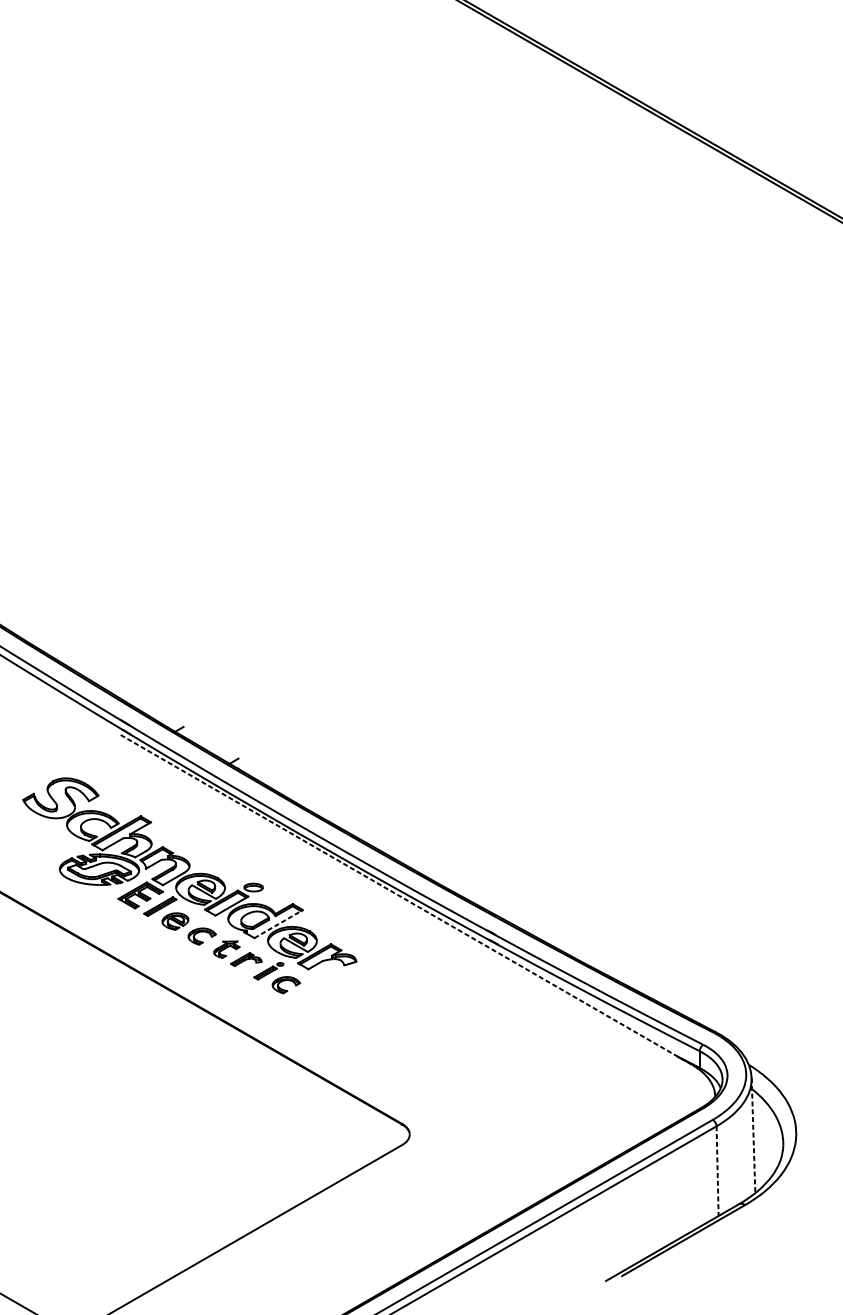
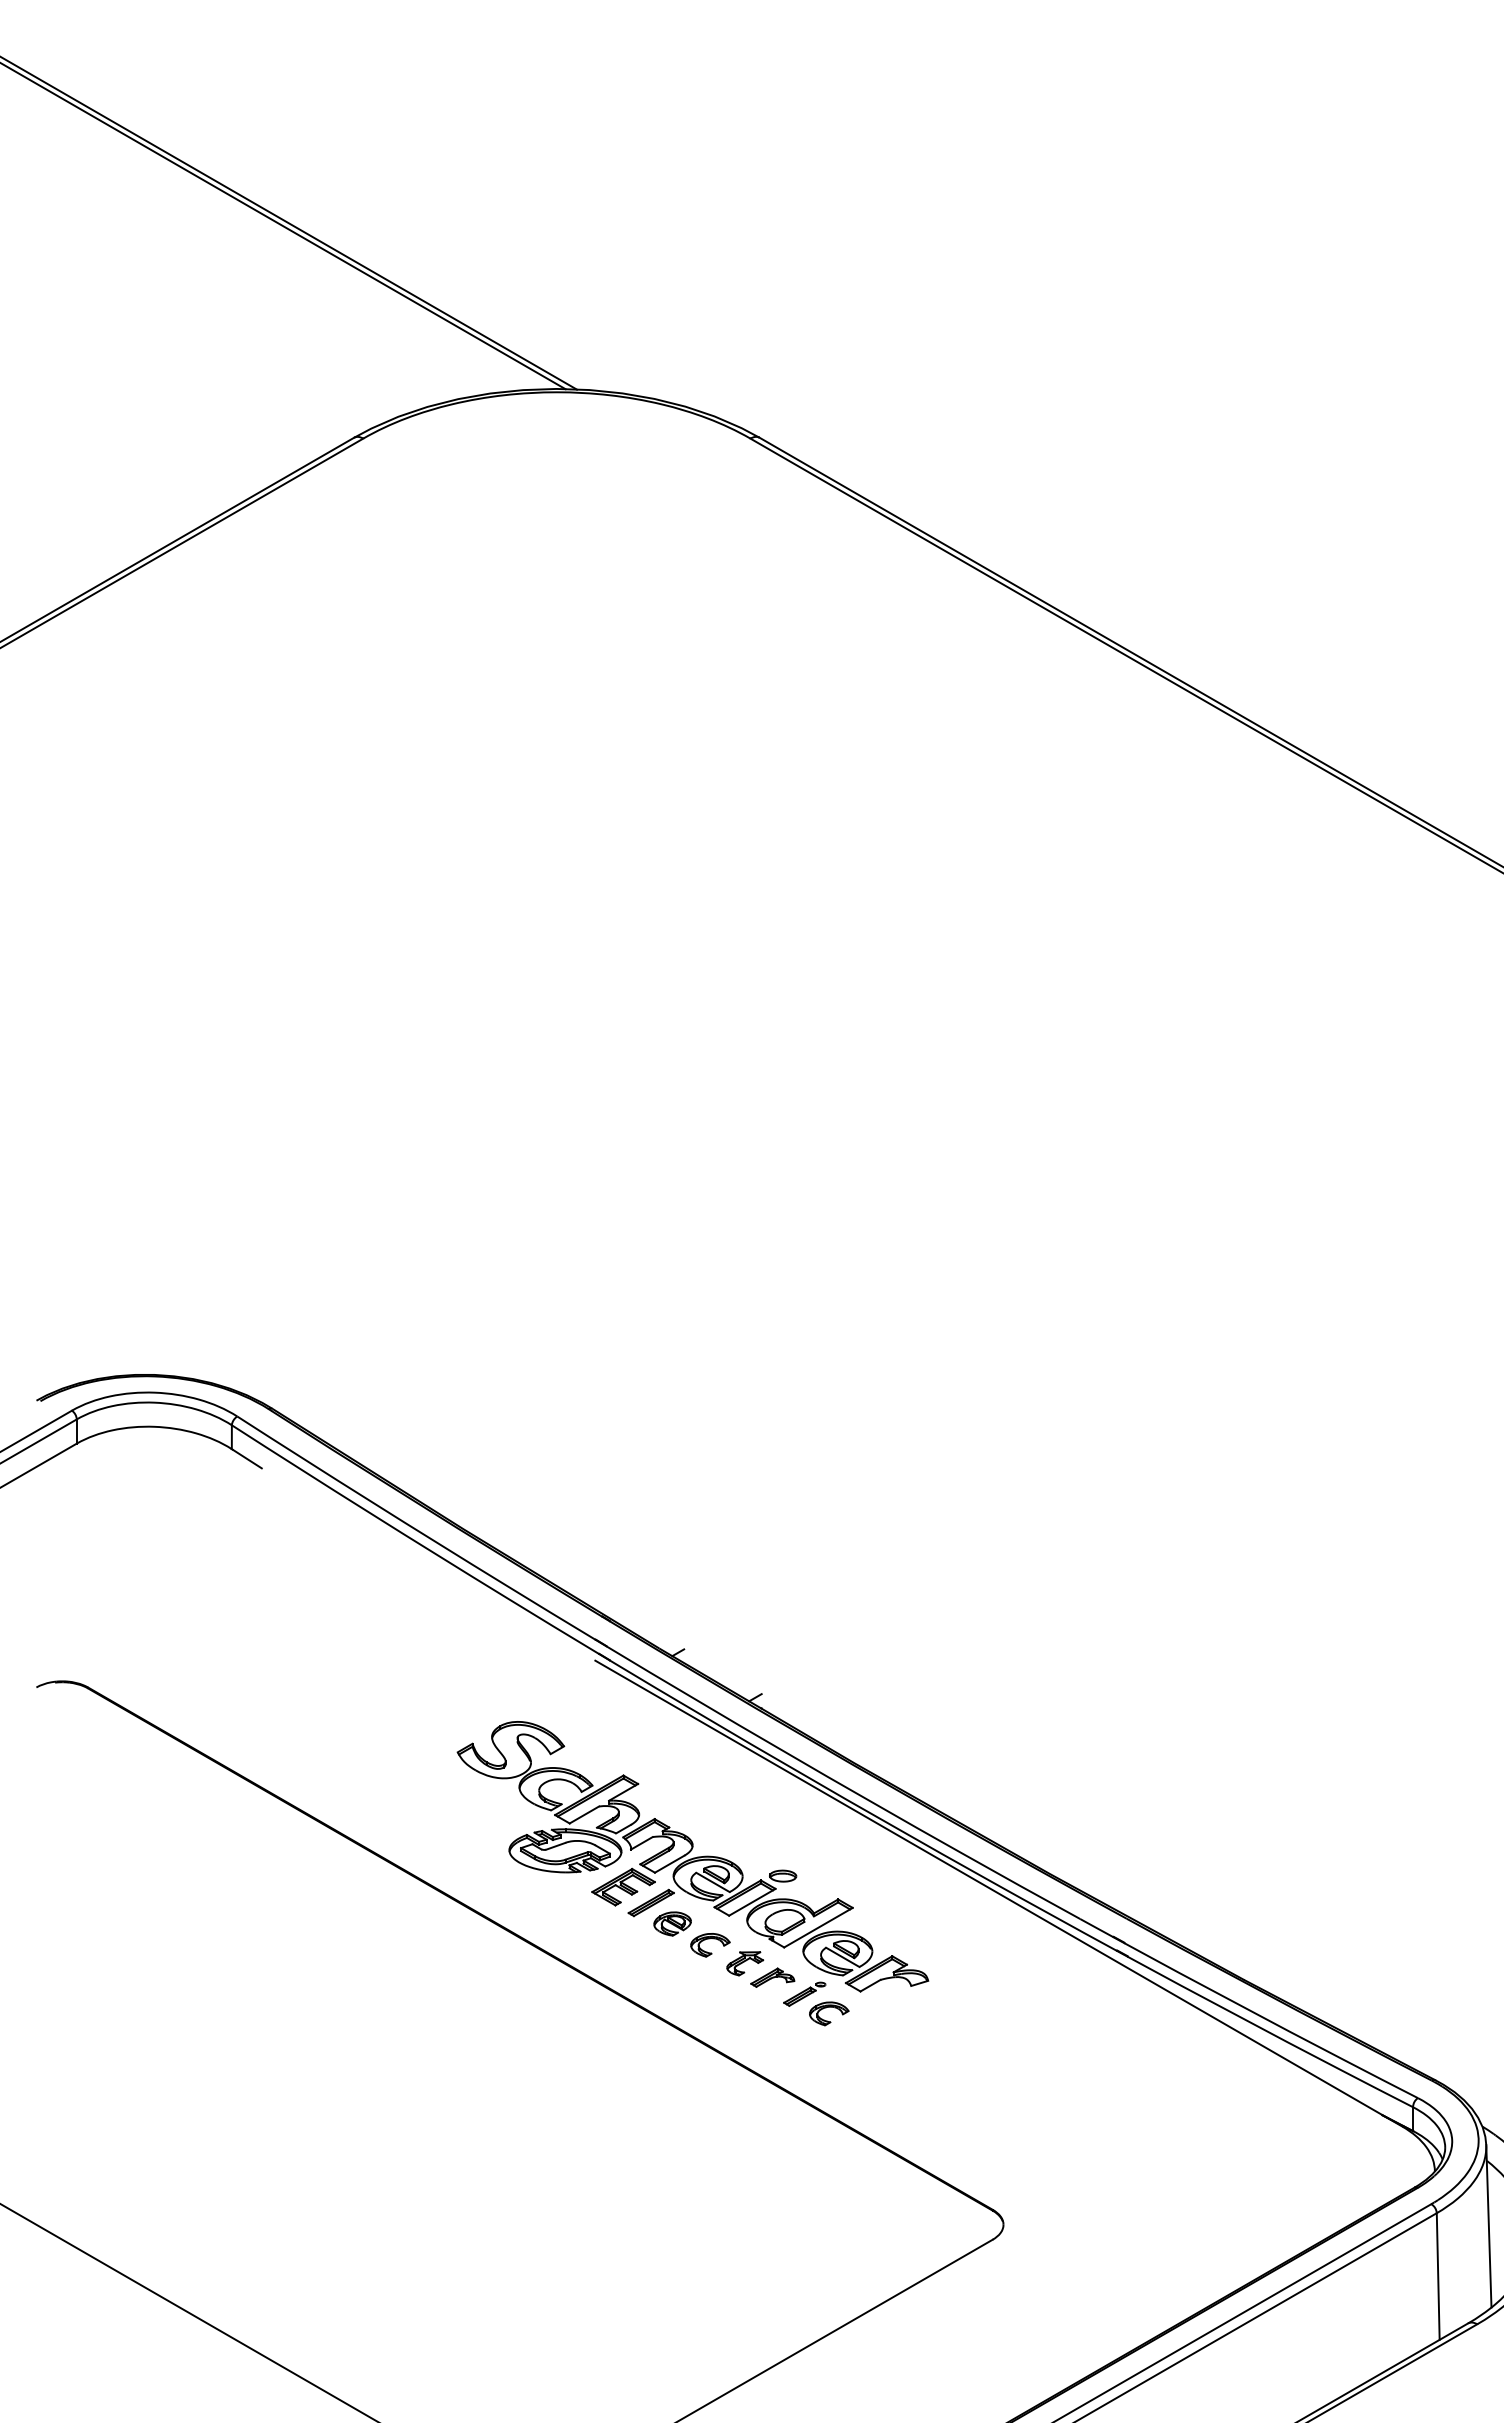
line: (406, 900) -> (999, 1894), dashed -> solid
line: (278, 923) -> (818, 1927), dashed -> solid
line: (753, 1135) -> (1488, 2226), dashed -> solid
line: (717, 1171) -> (1438, 2277), dashed -> solid

